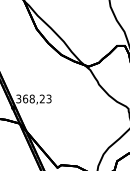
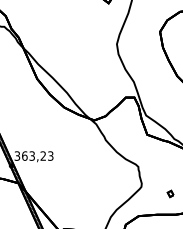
text: (32, 98) -> (32, 155), 368,23 -> 363,23

